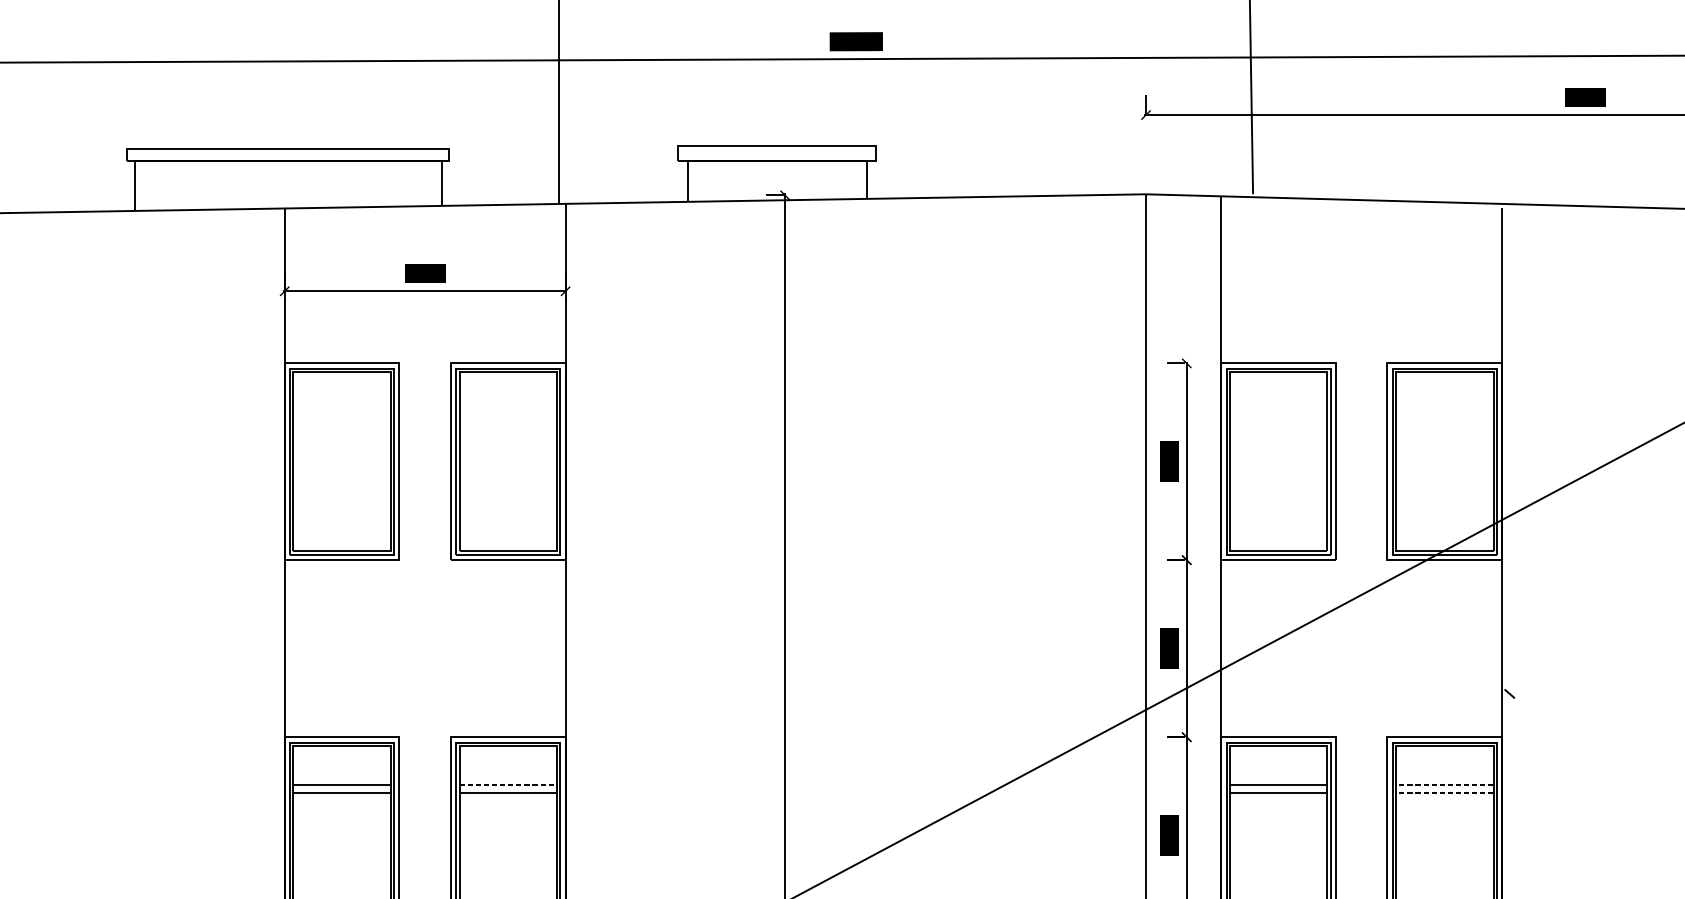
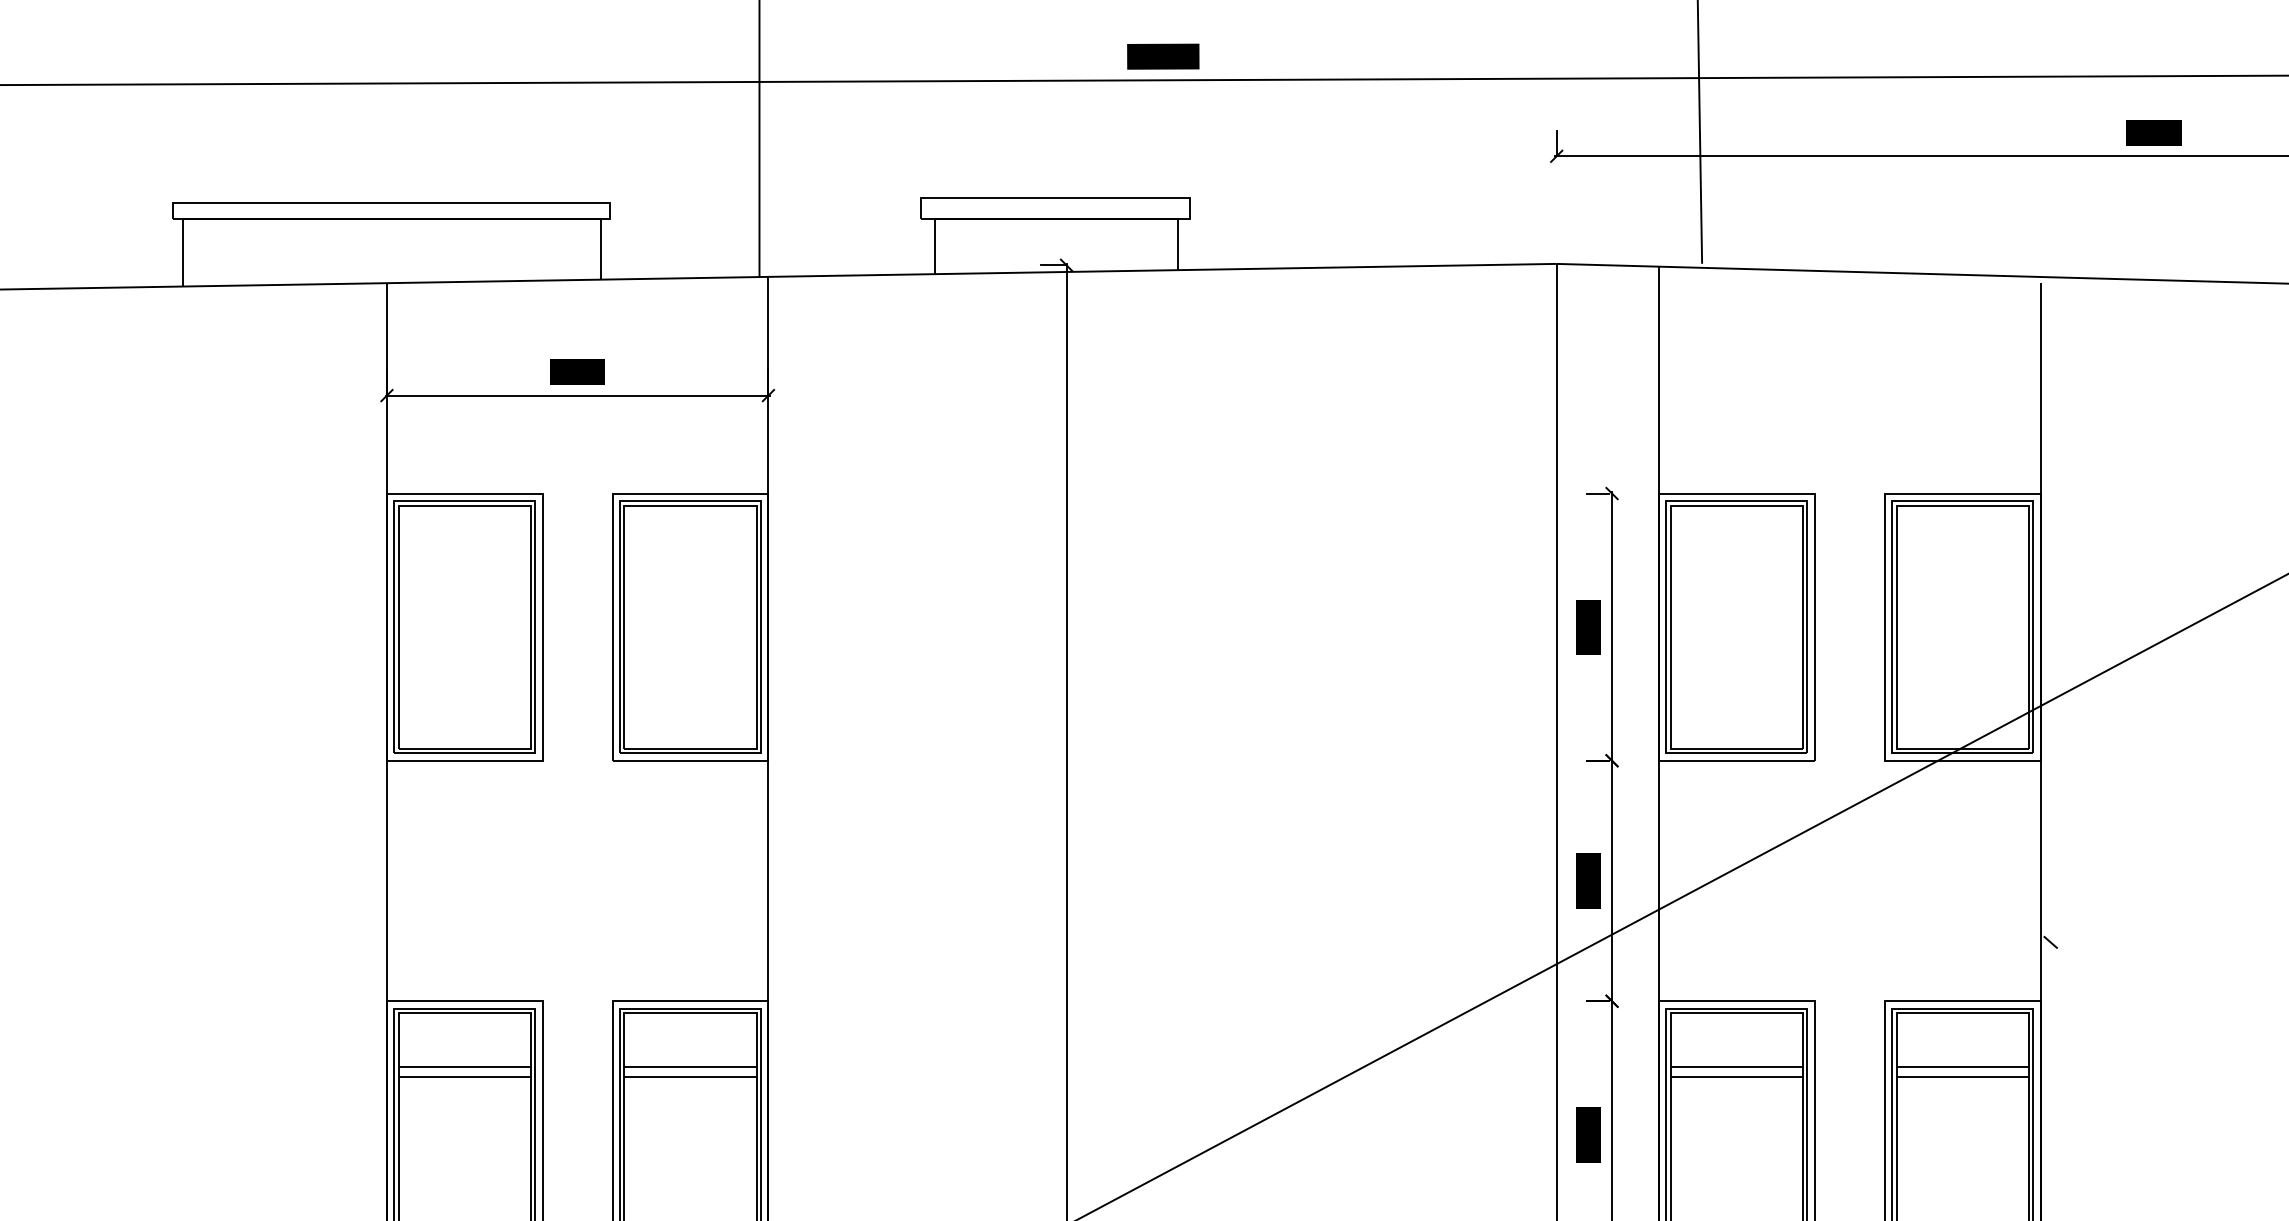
line: (508, 785) -> (690, 1066), dashed -> solid
line: (1444, 785) -> (1962, 1066), dashed -> solid
line: (1444, 793) -> (1962, 1077), dashed -> solid

